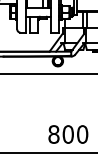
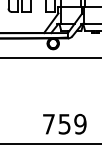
text: (68, 134) -> (64, 124), 800 -> 759

